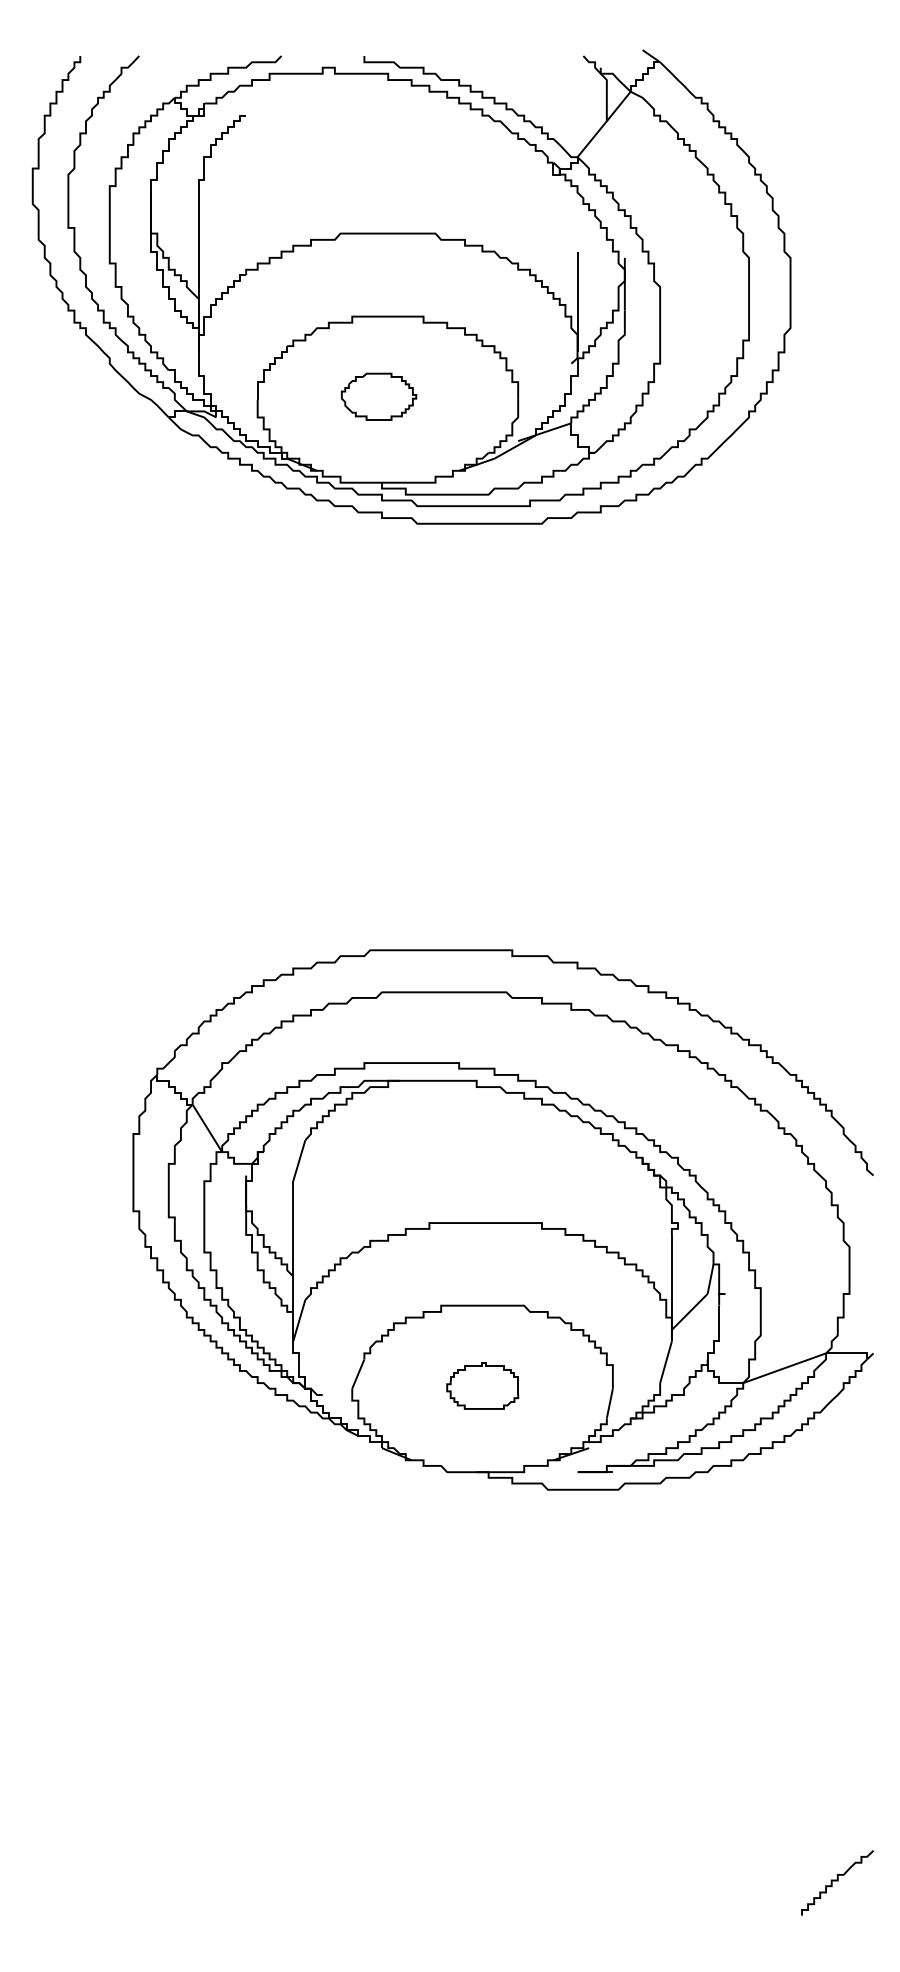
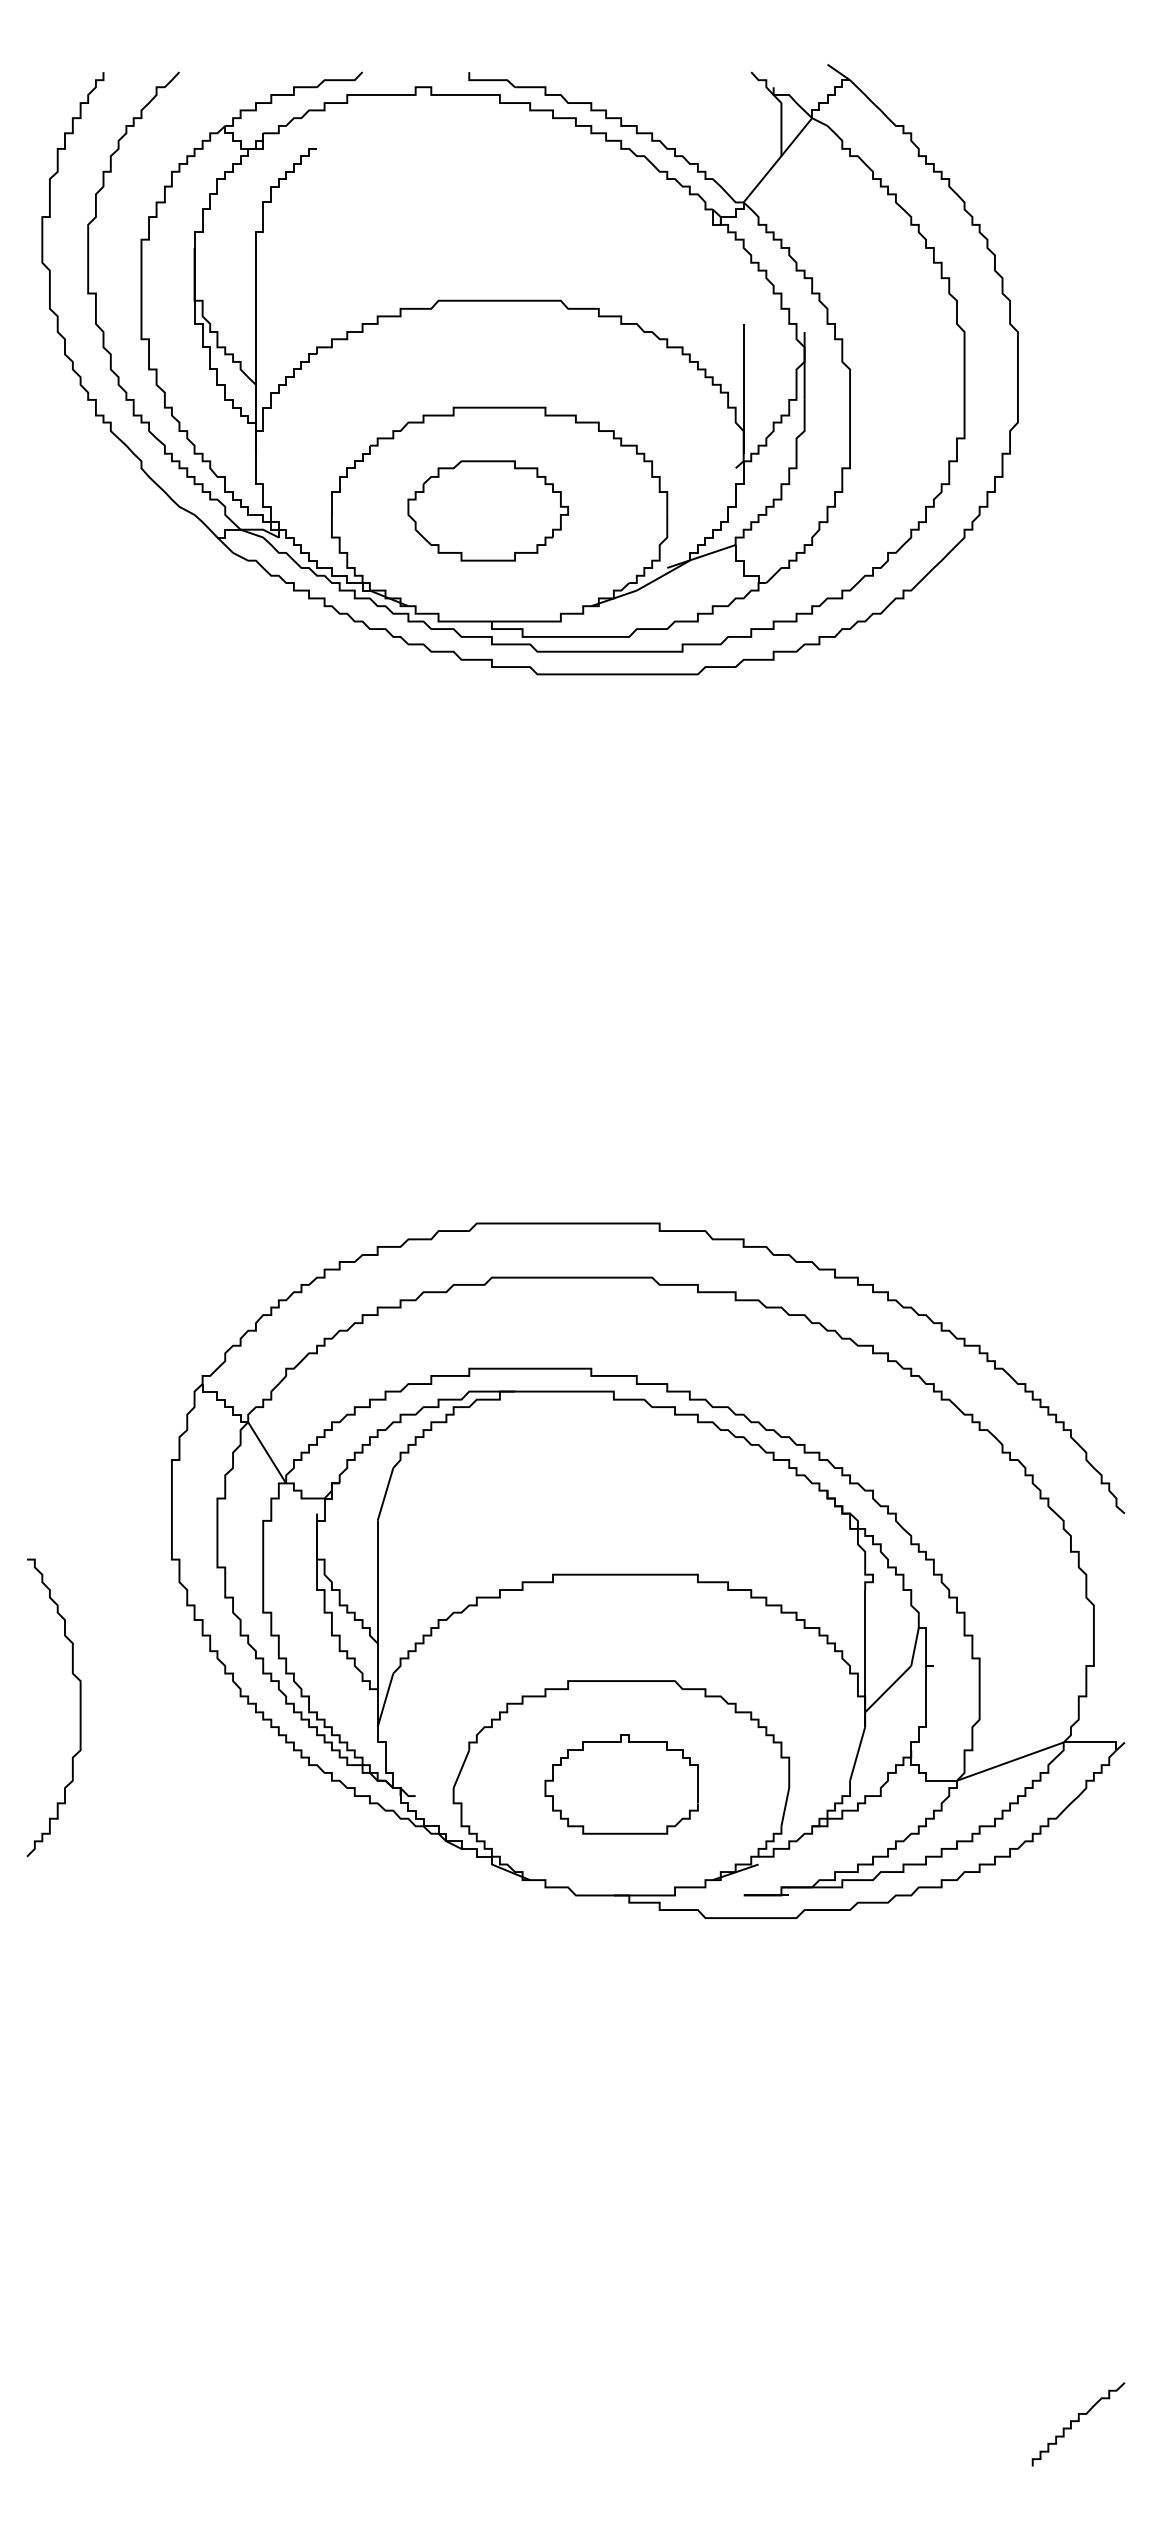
part: (378, 396) -> (487, 510), size x1.67
curve: (61, 1326) -> (79, 1707), added
part: (482, 1386) -> (621, 1784), size x1.67

